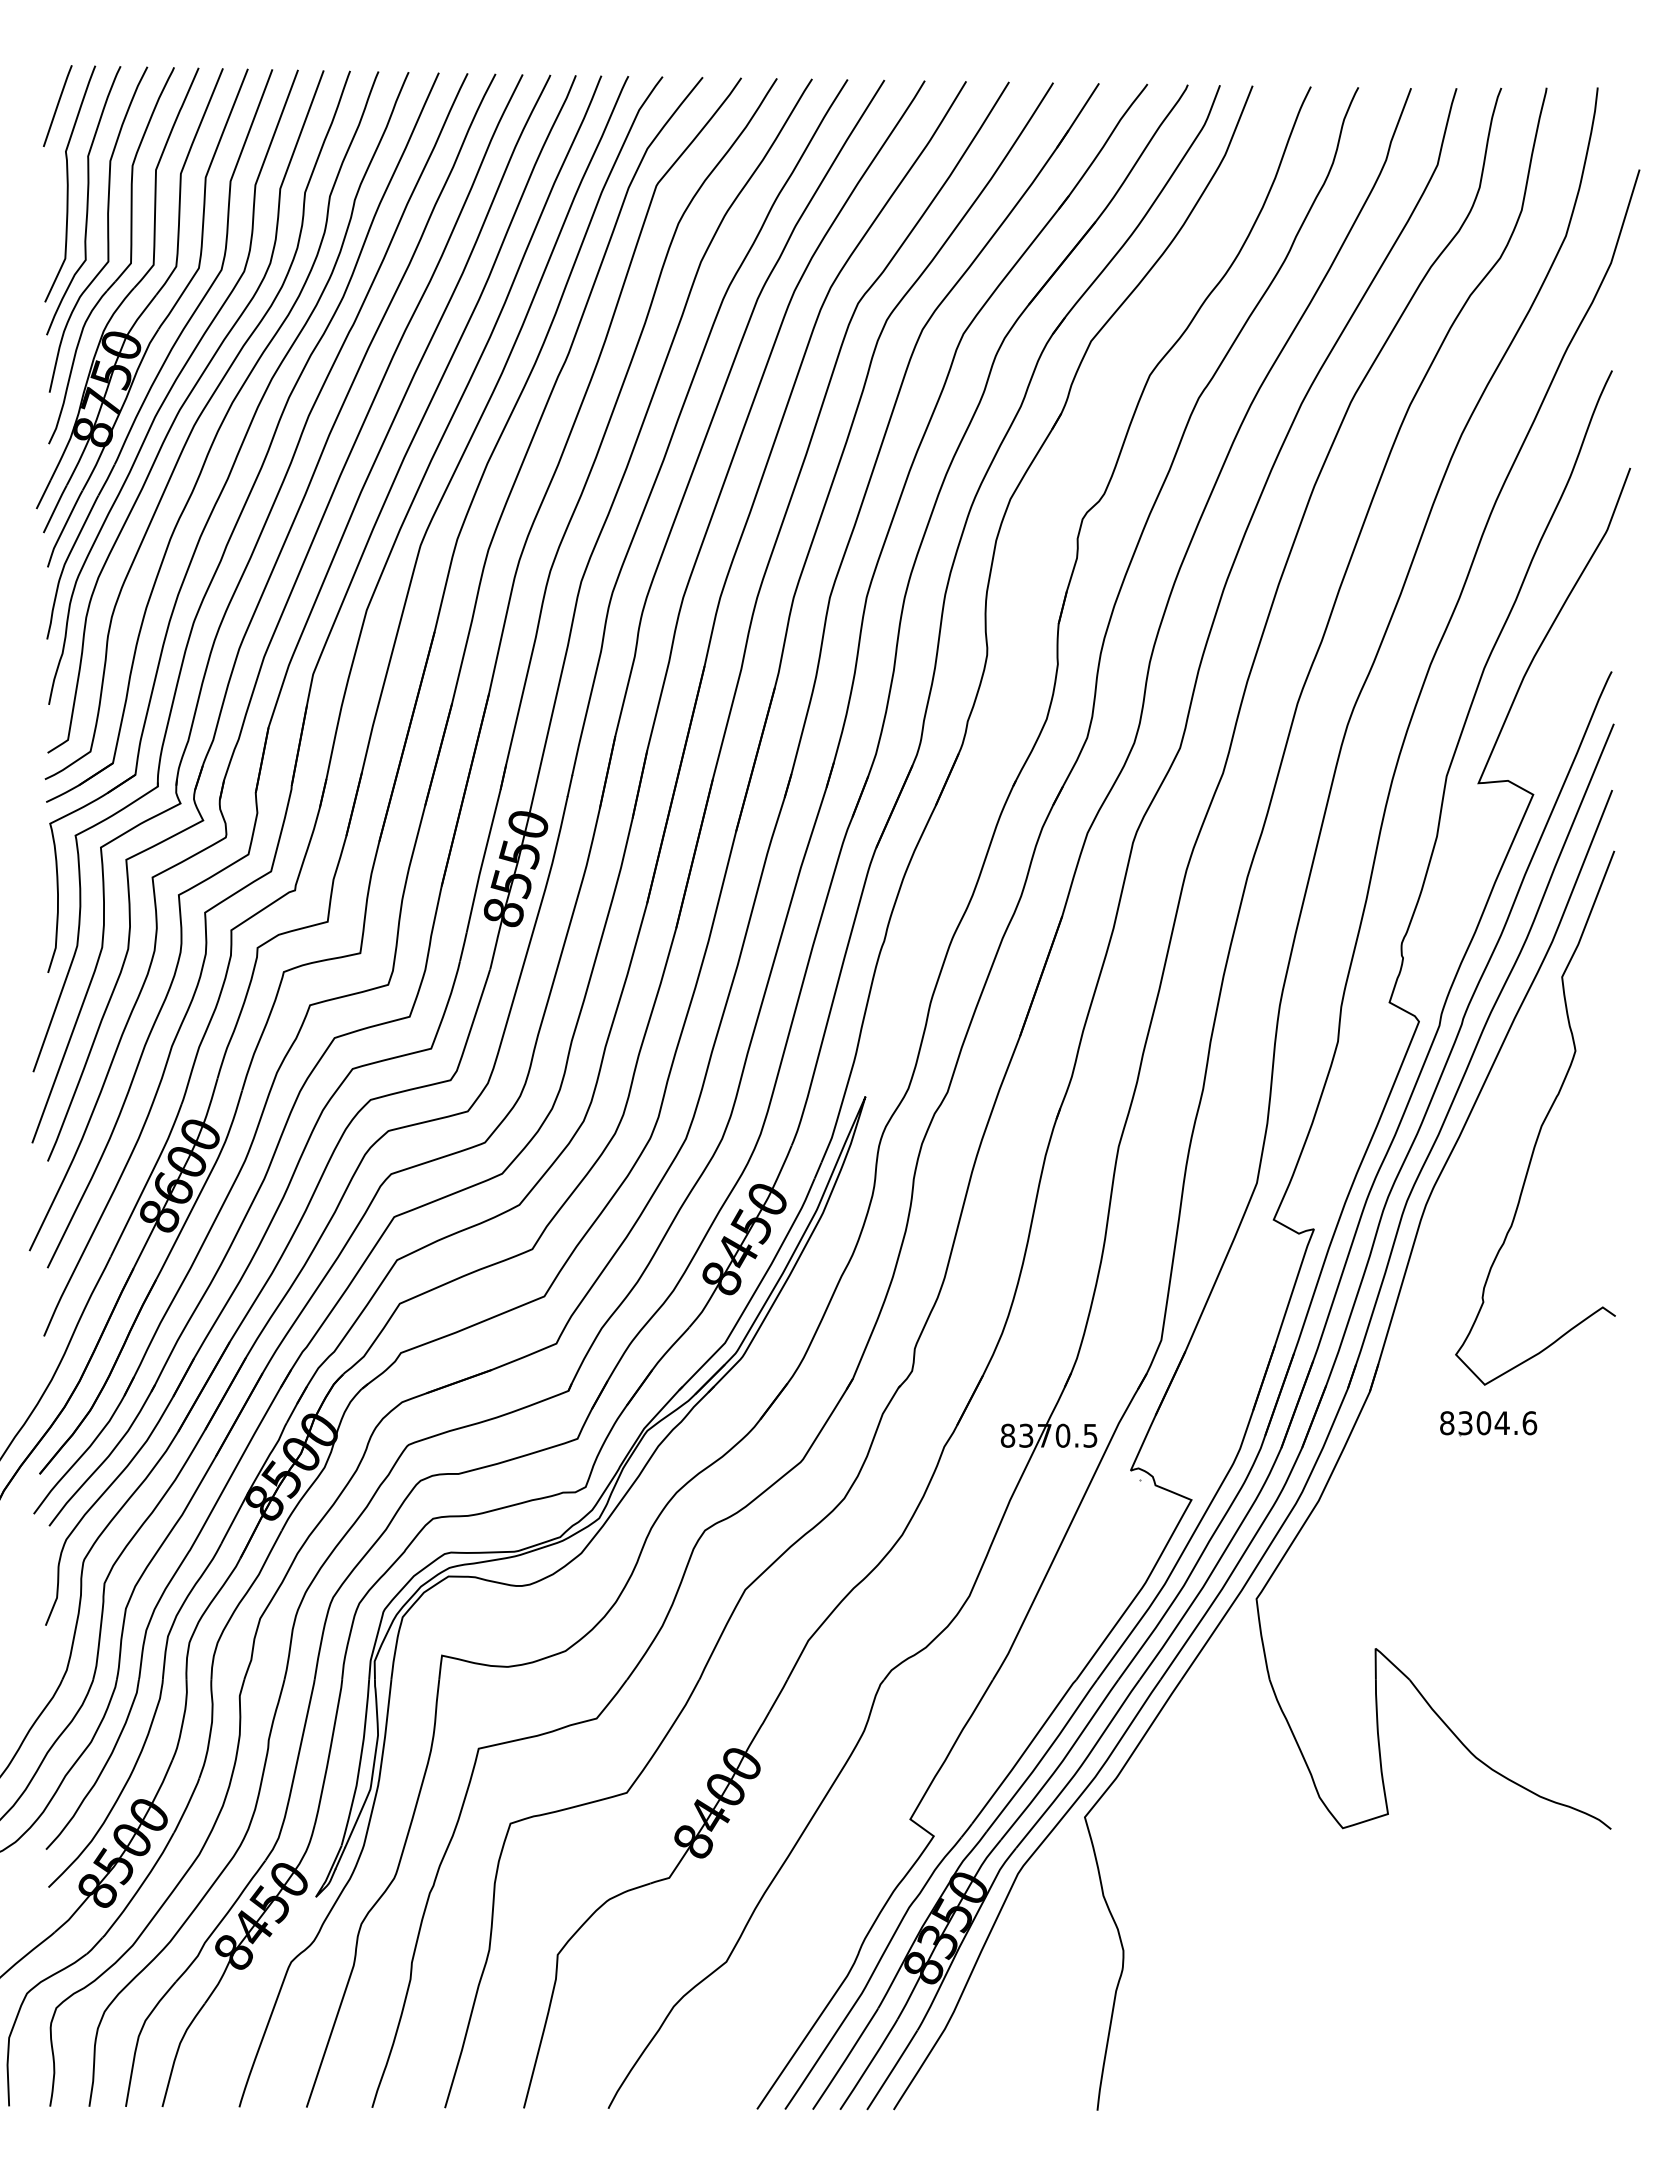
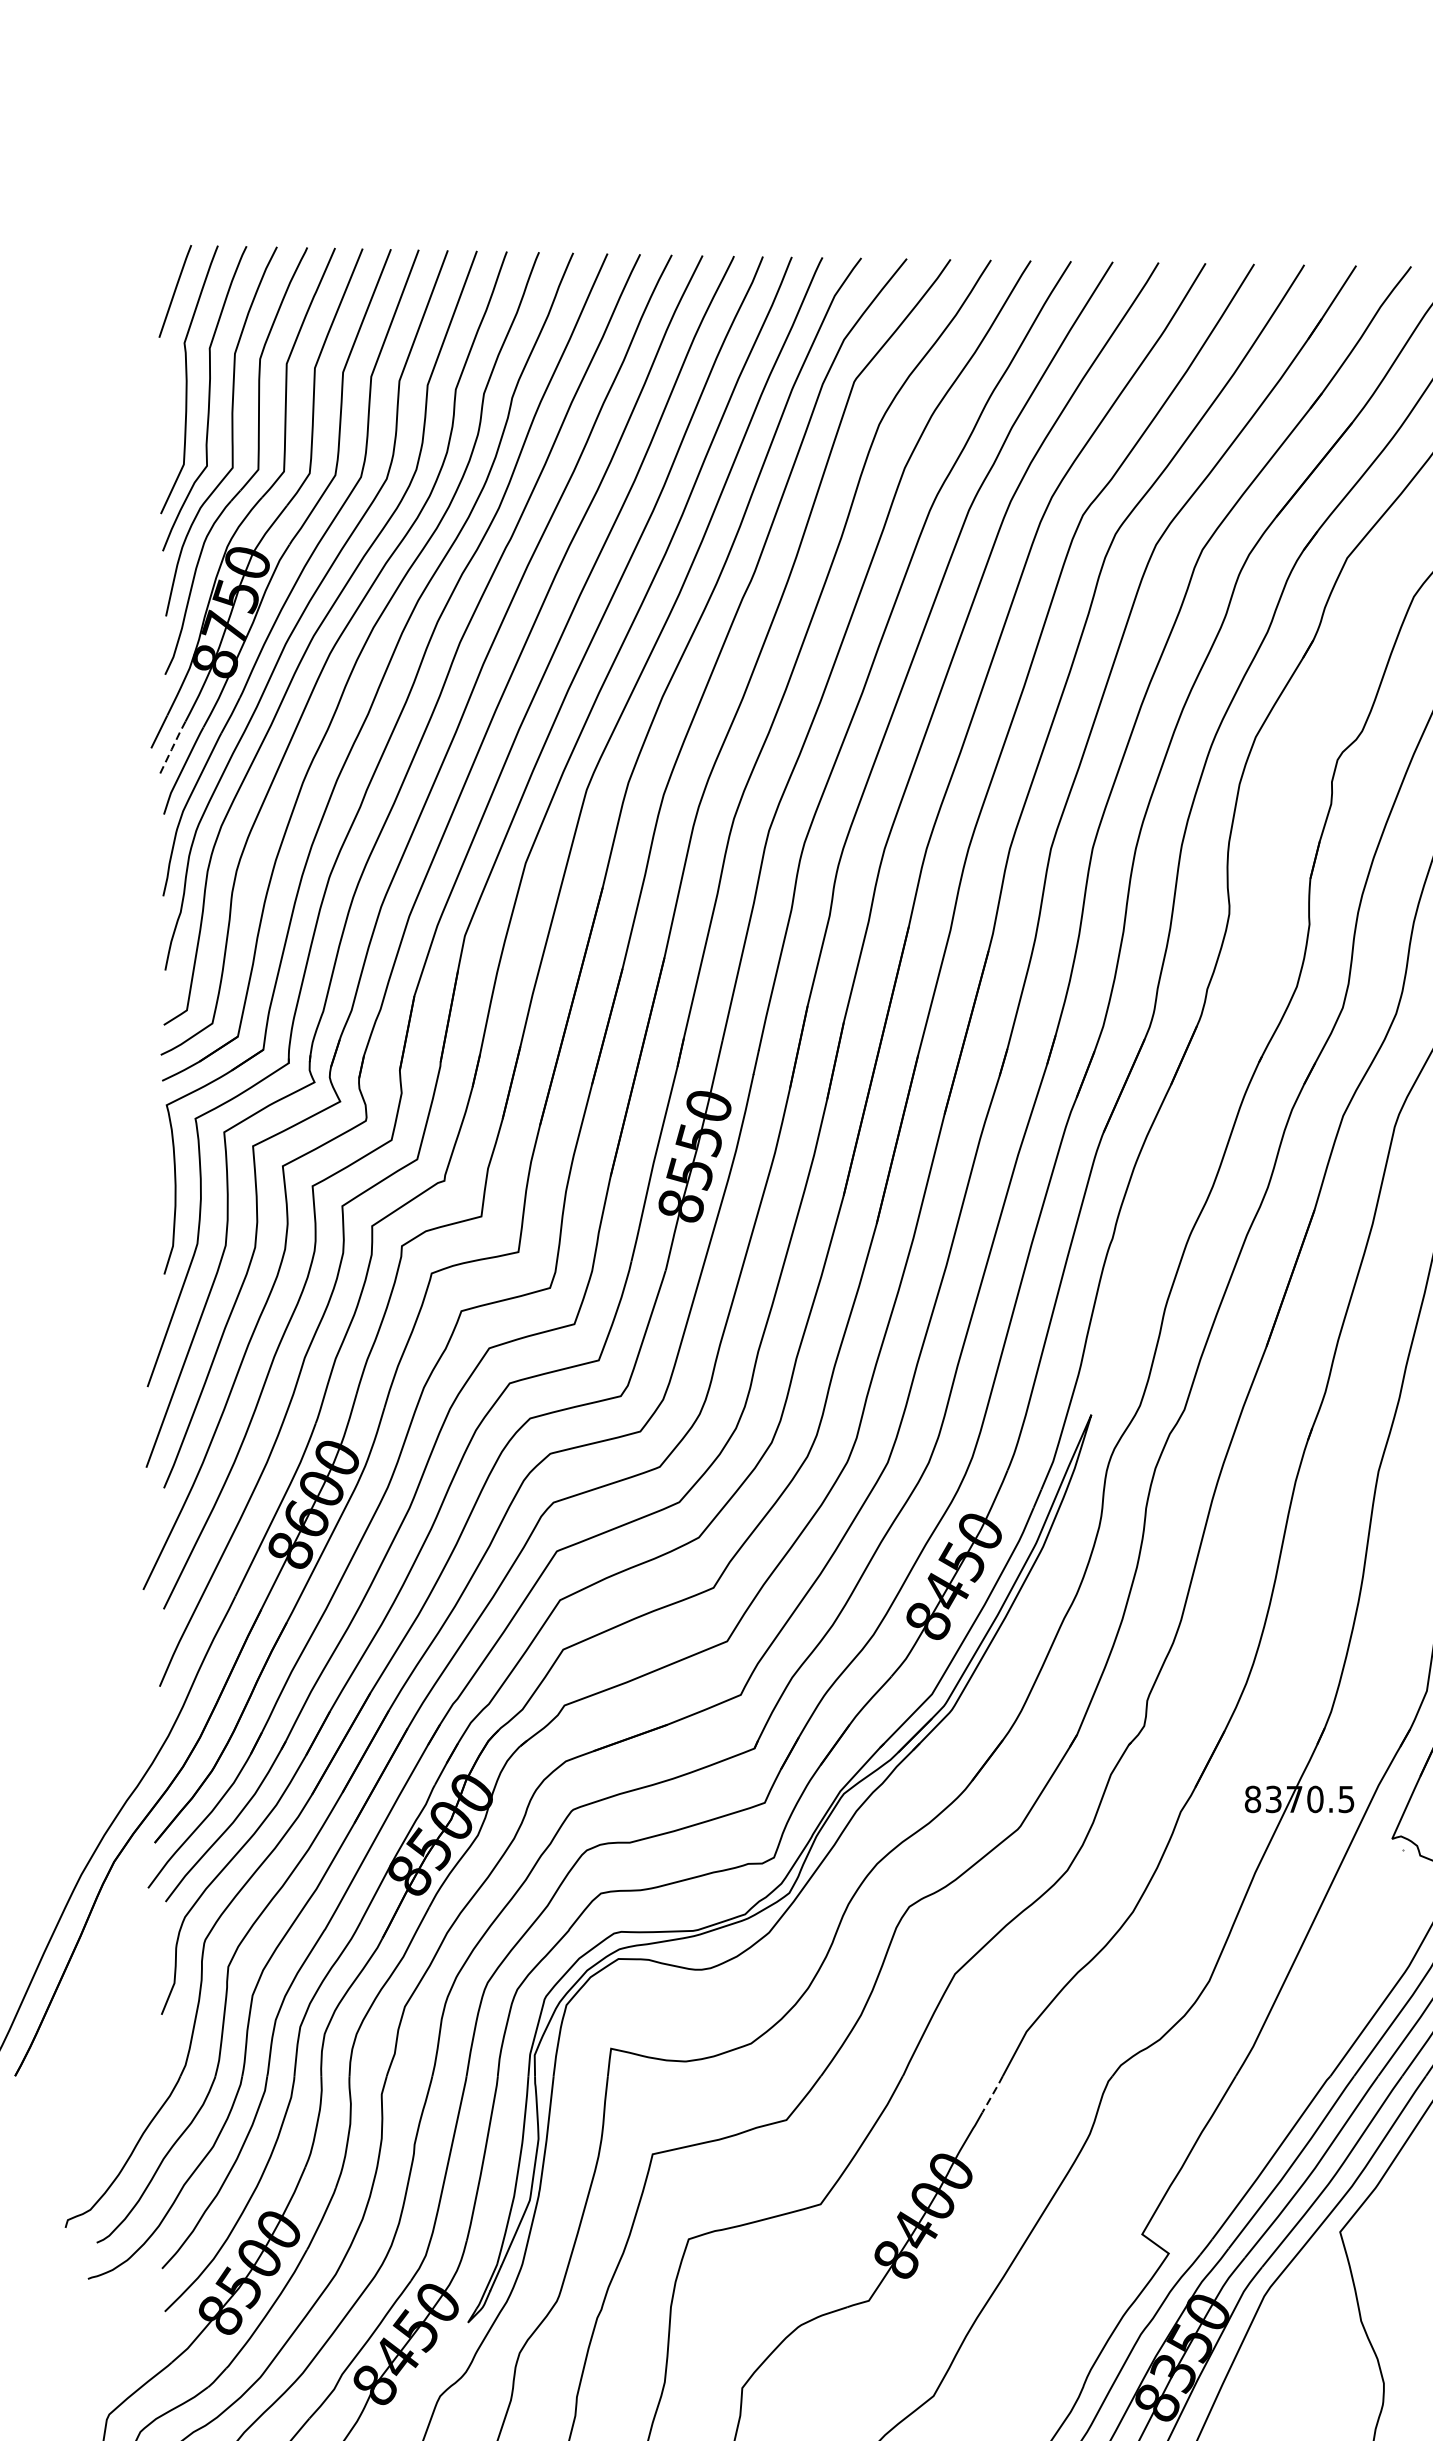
line: (54, 509) -> (171, 748), solid -> dashed
line: (778, 1695) -> (992, 2093), solid -> dashed

